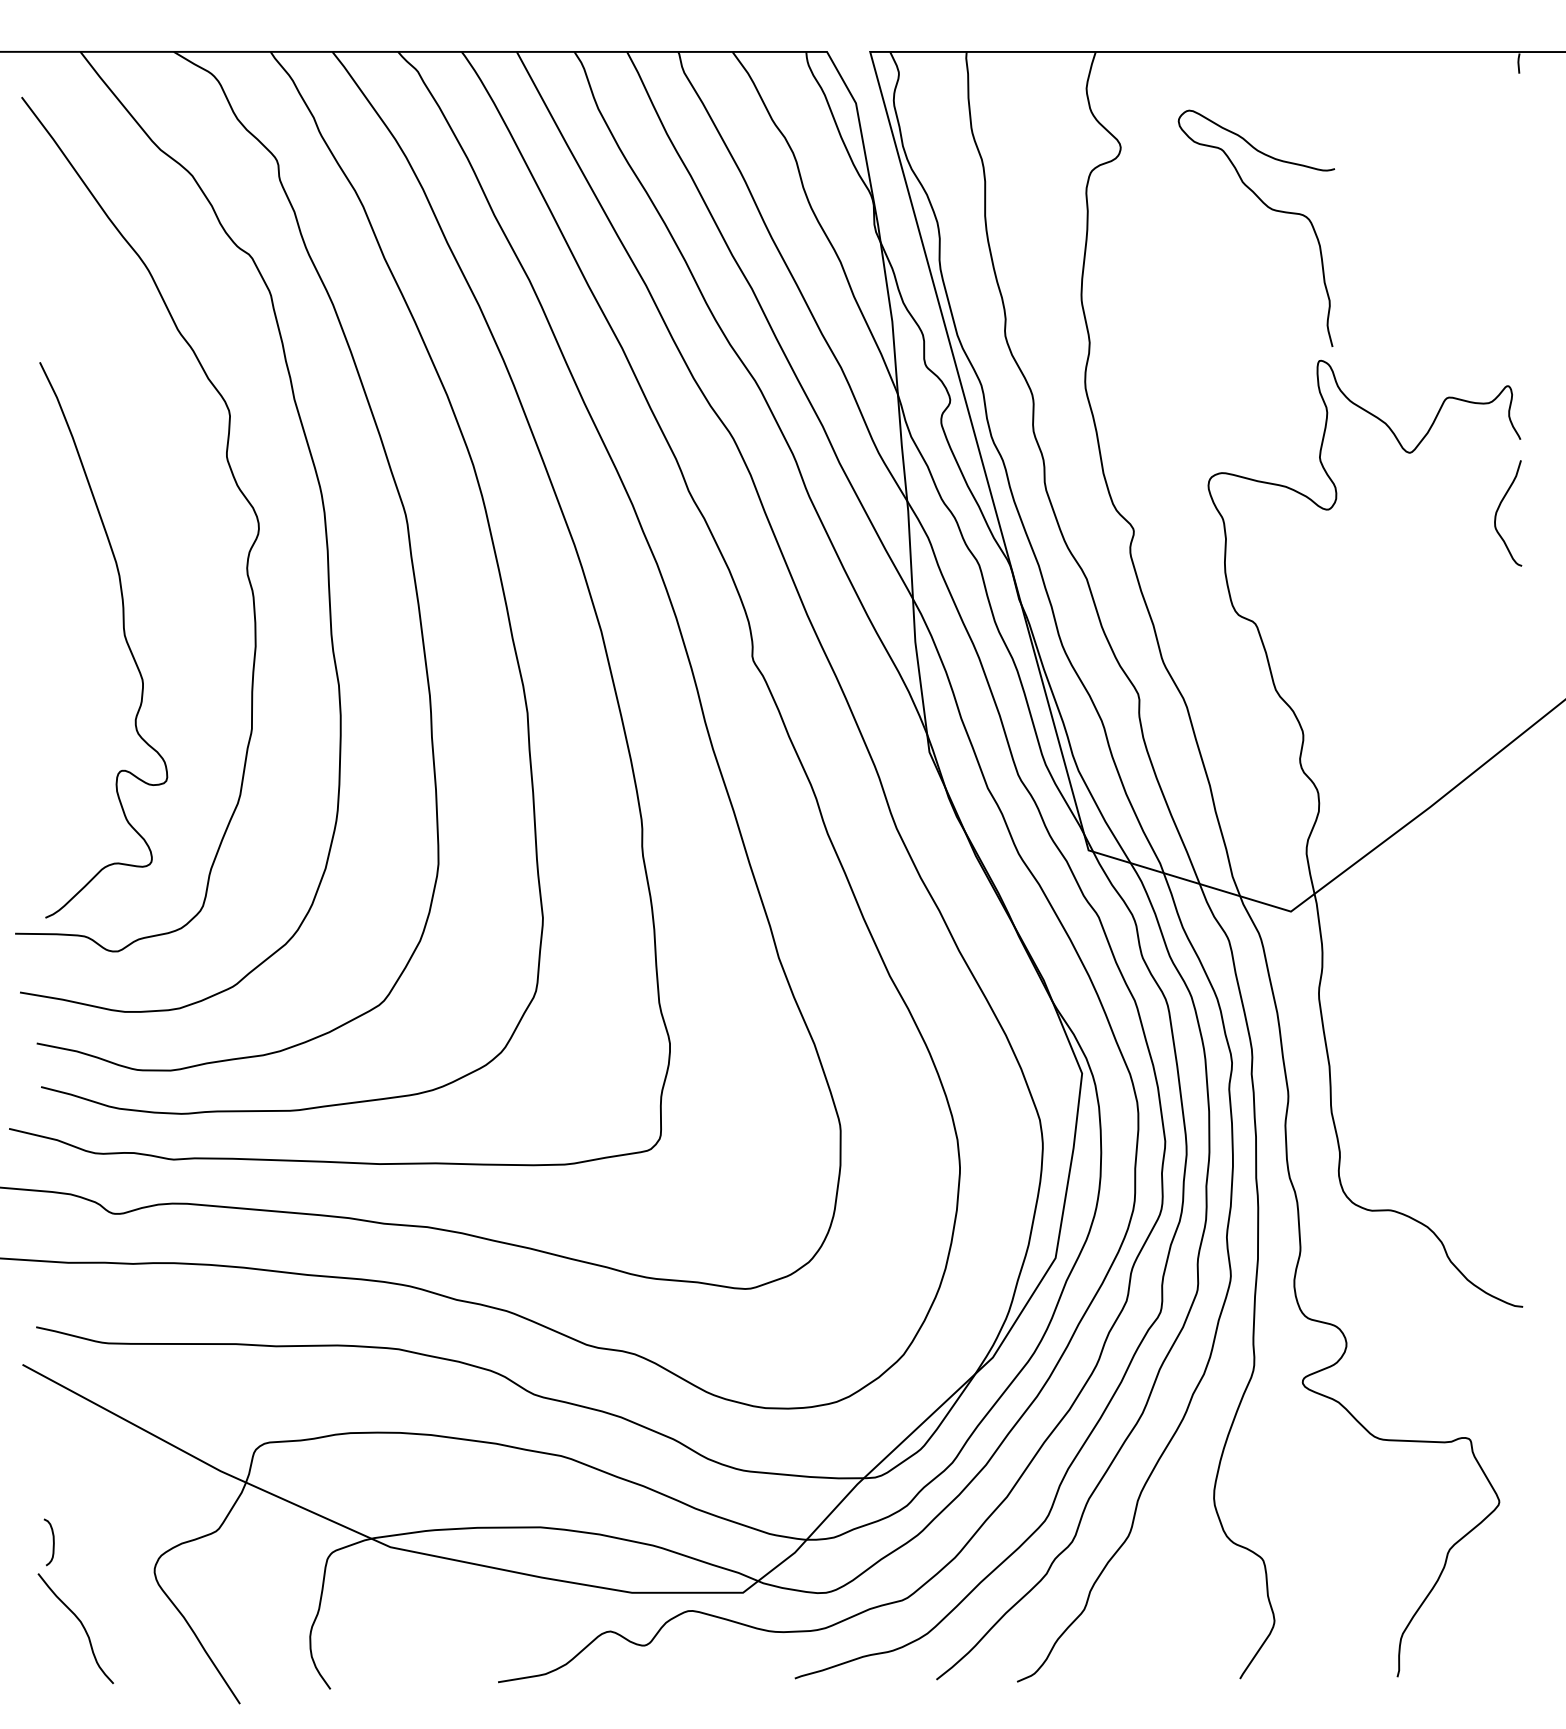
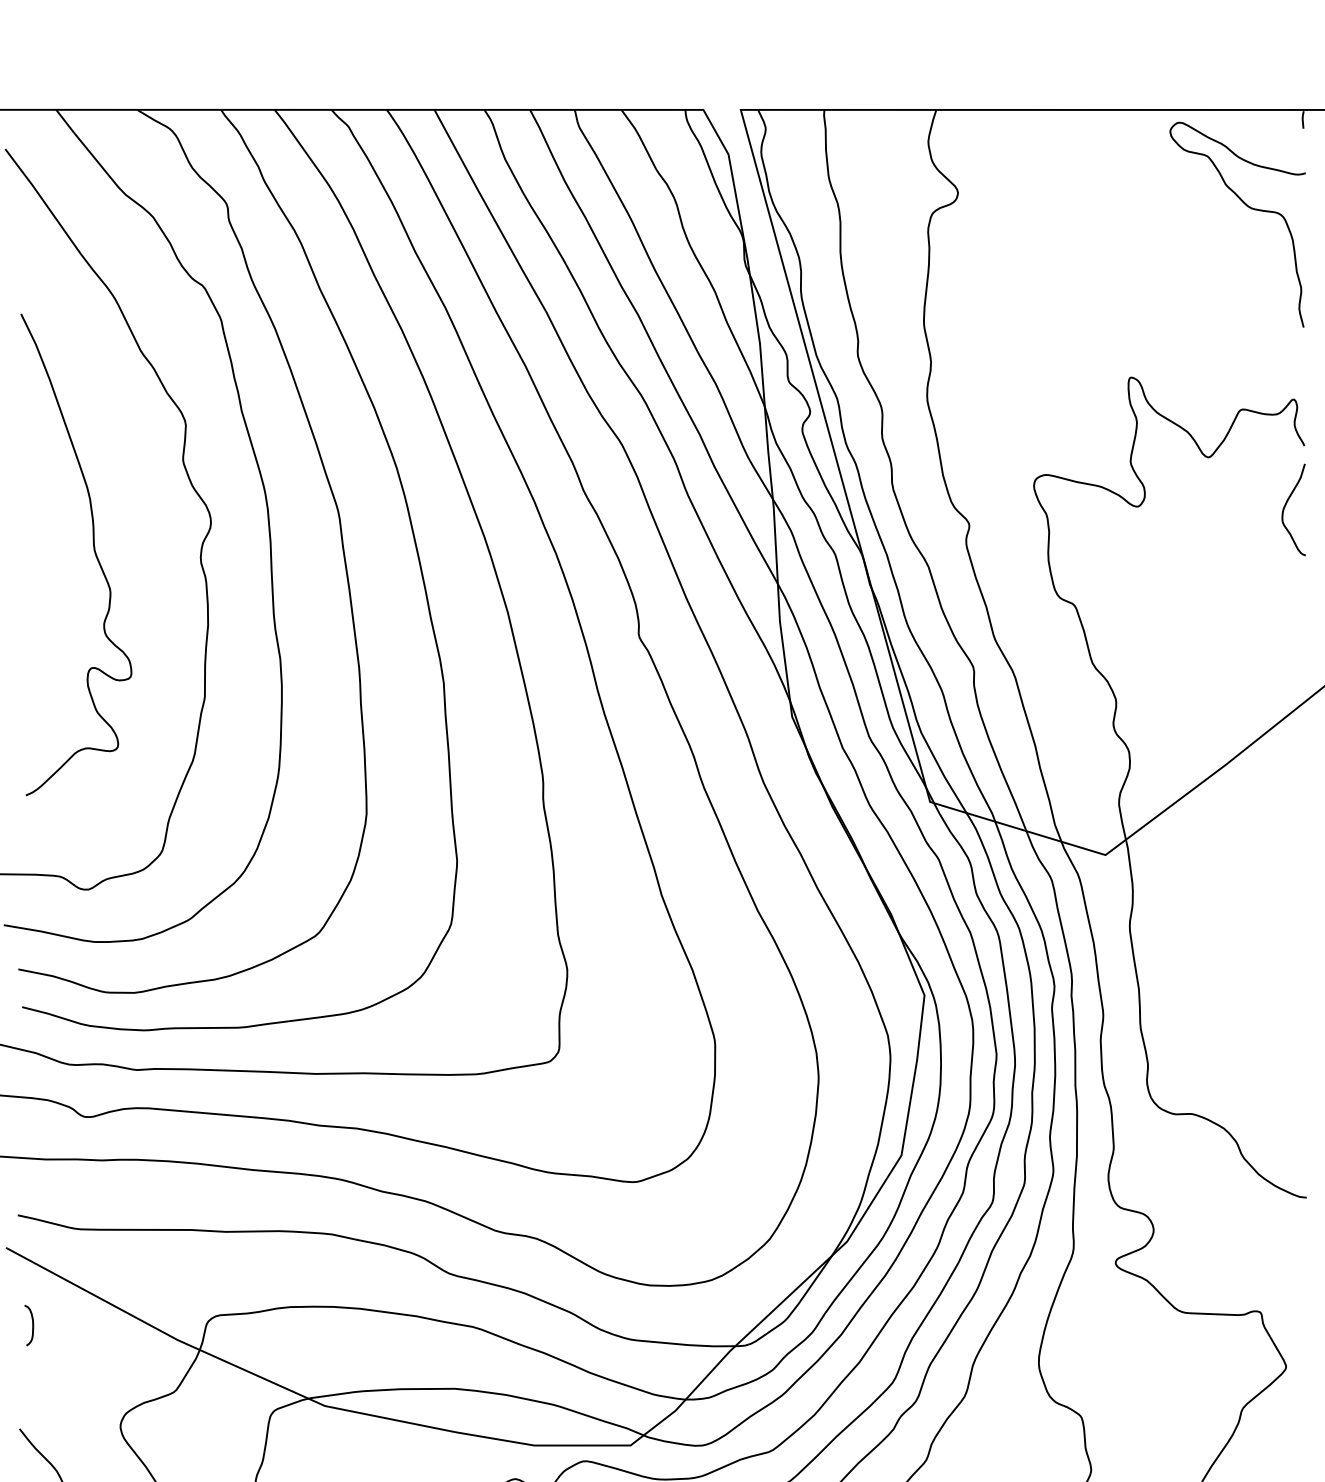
curve: (1268, 208) -> (1248, 207), moved
curve: (123, 635) -> (93, 550), moved
curve: (52, 1541) -> (32, 1324), moved

